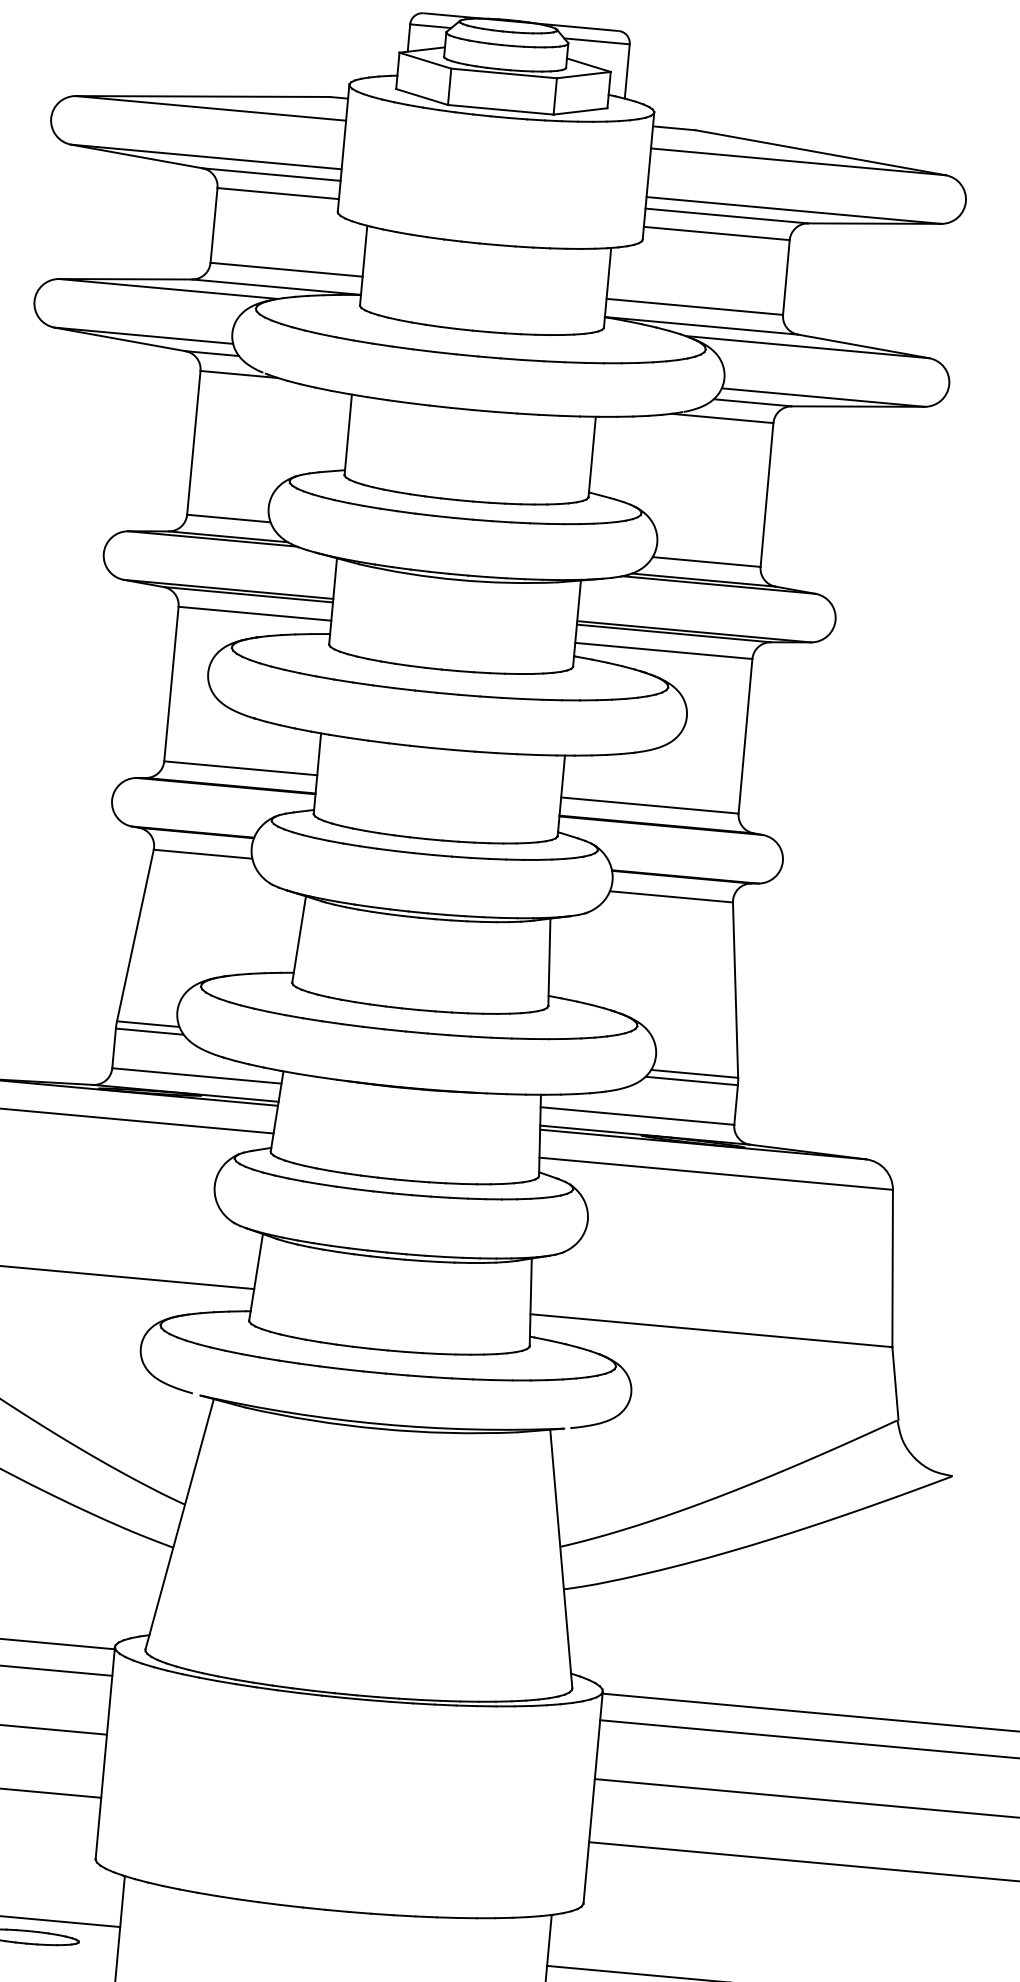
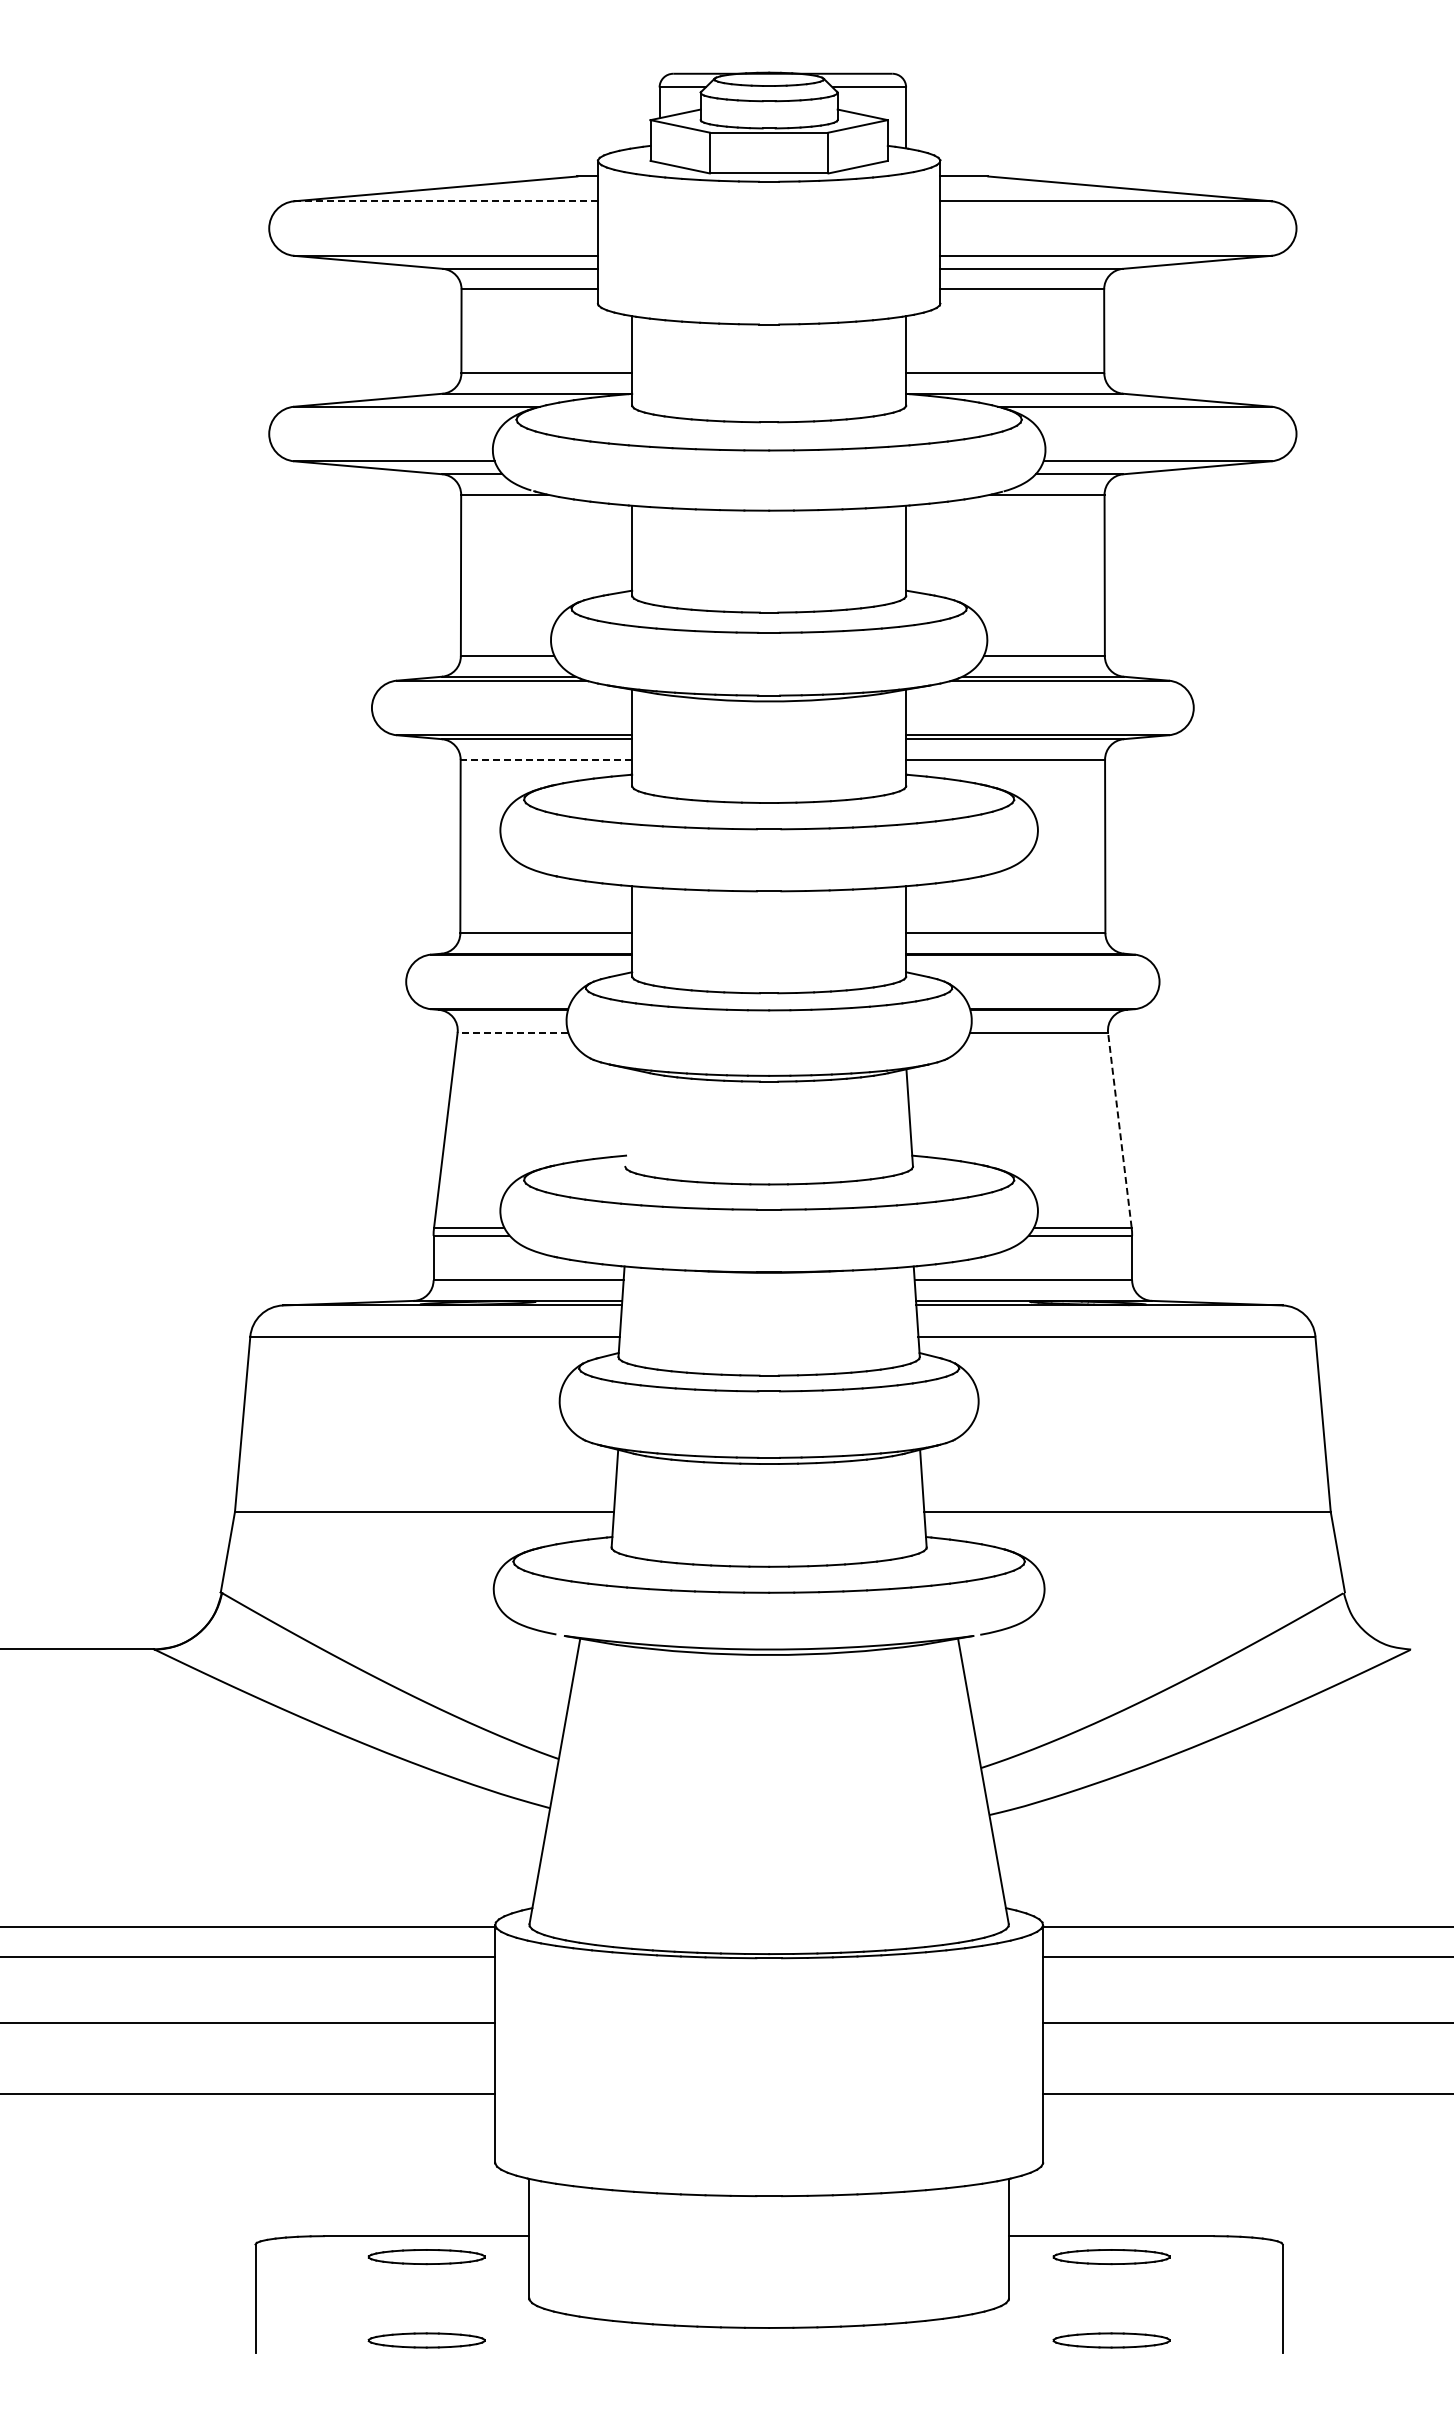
line: (211, 108) -> (446, 201), solid -> dashed
line: (255, 613) -> (546, 759), solid -> dashed
line: (202, 853) -> (512, 1032), solid -> dashed
line: (299, 938) -> (628, 1117), removed
line: (735, 989) -> (1119, 1129), solid -> dashed

